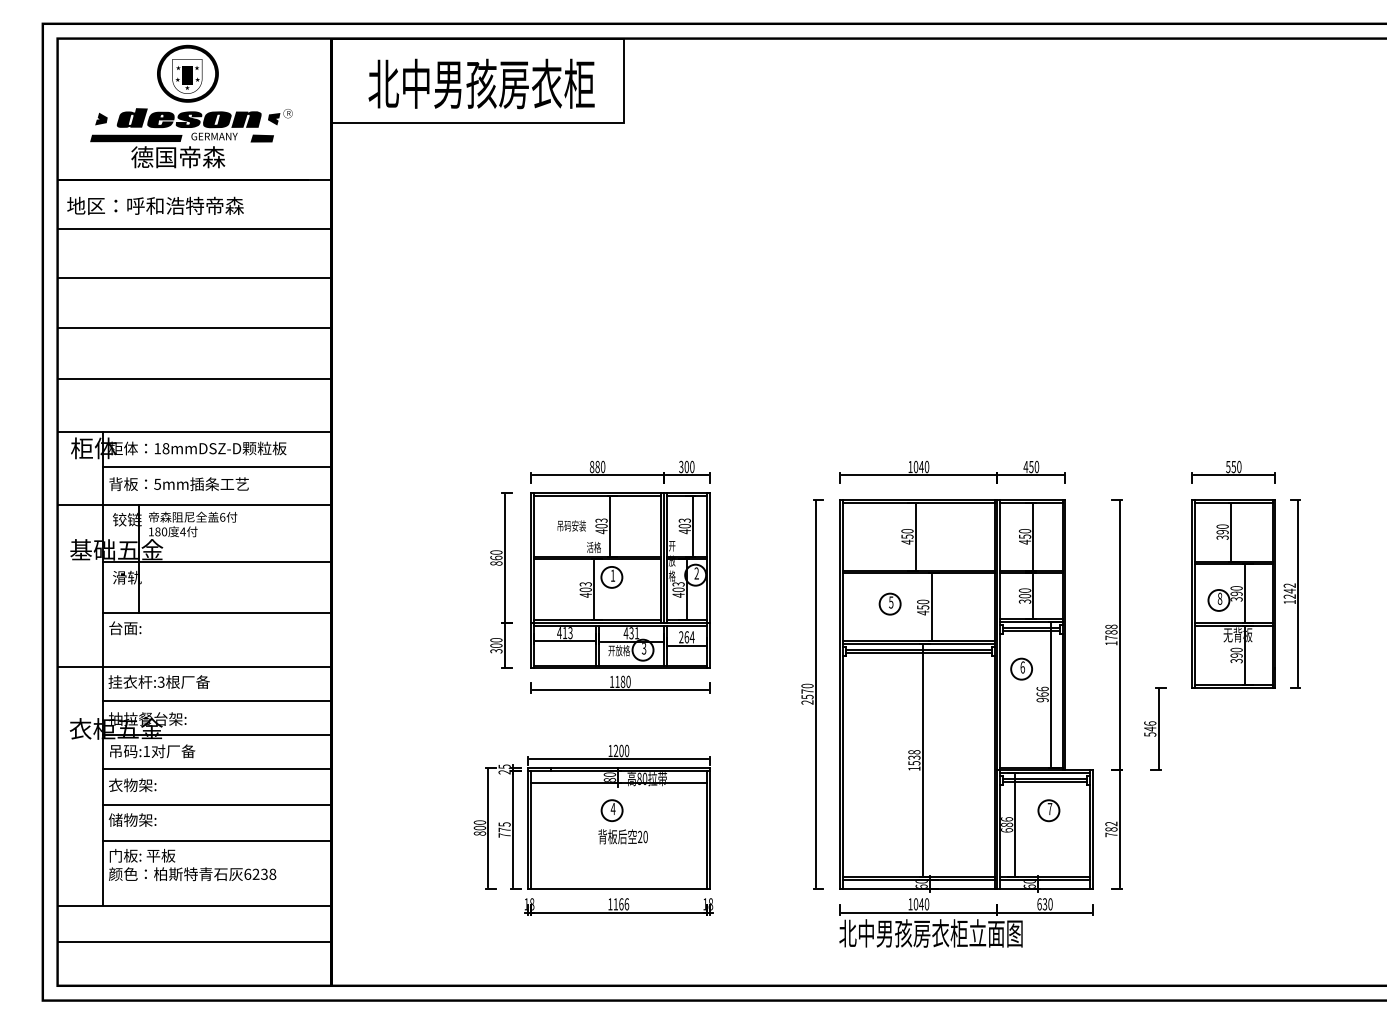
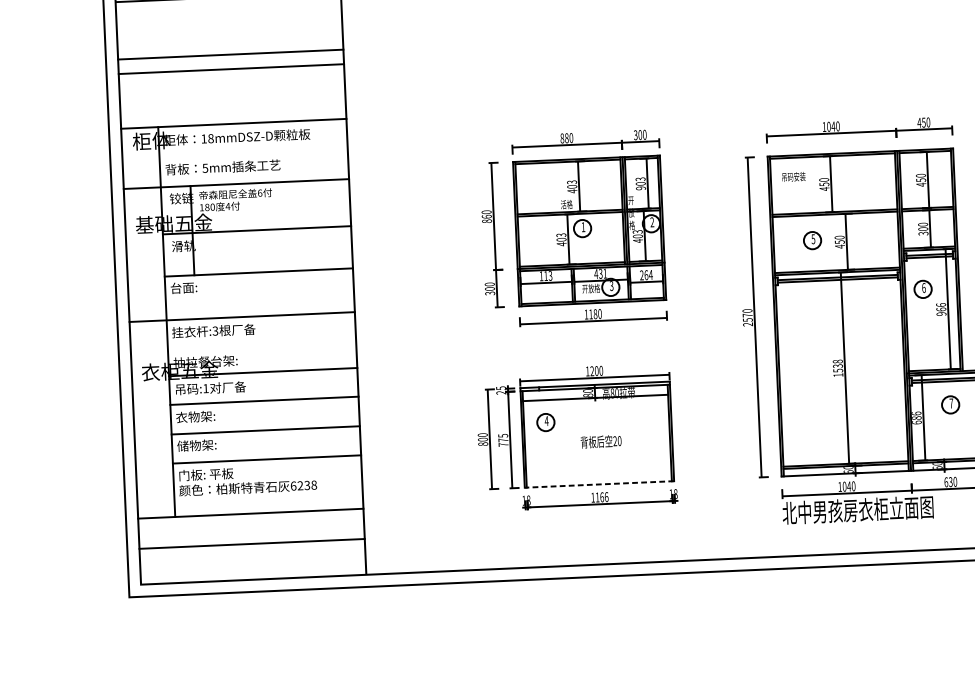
line: (194, 328) -> (231, 69), moved
line: (194, 378) -> (230, 54), moved
line: (216, 467) -> (253, 152), removed
text: (571, 525) -> (793, 176), moved
text: (684, 531) -> (640, 188), 403 -> 903
text: (559, 633) -> (541, 276), 413 -> 113
line: (216, 701) -> (261, 344), removed
part: (611, 810) -> (545, 422), moved
line: (618, 888) -> (599, 484), solid -> dashed

